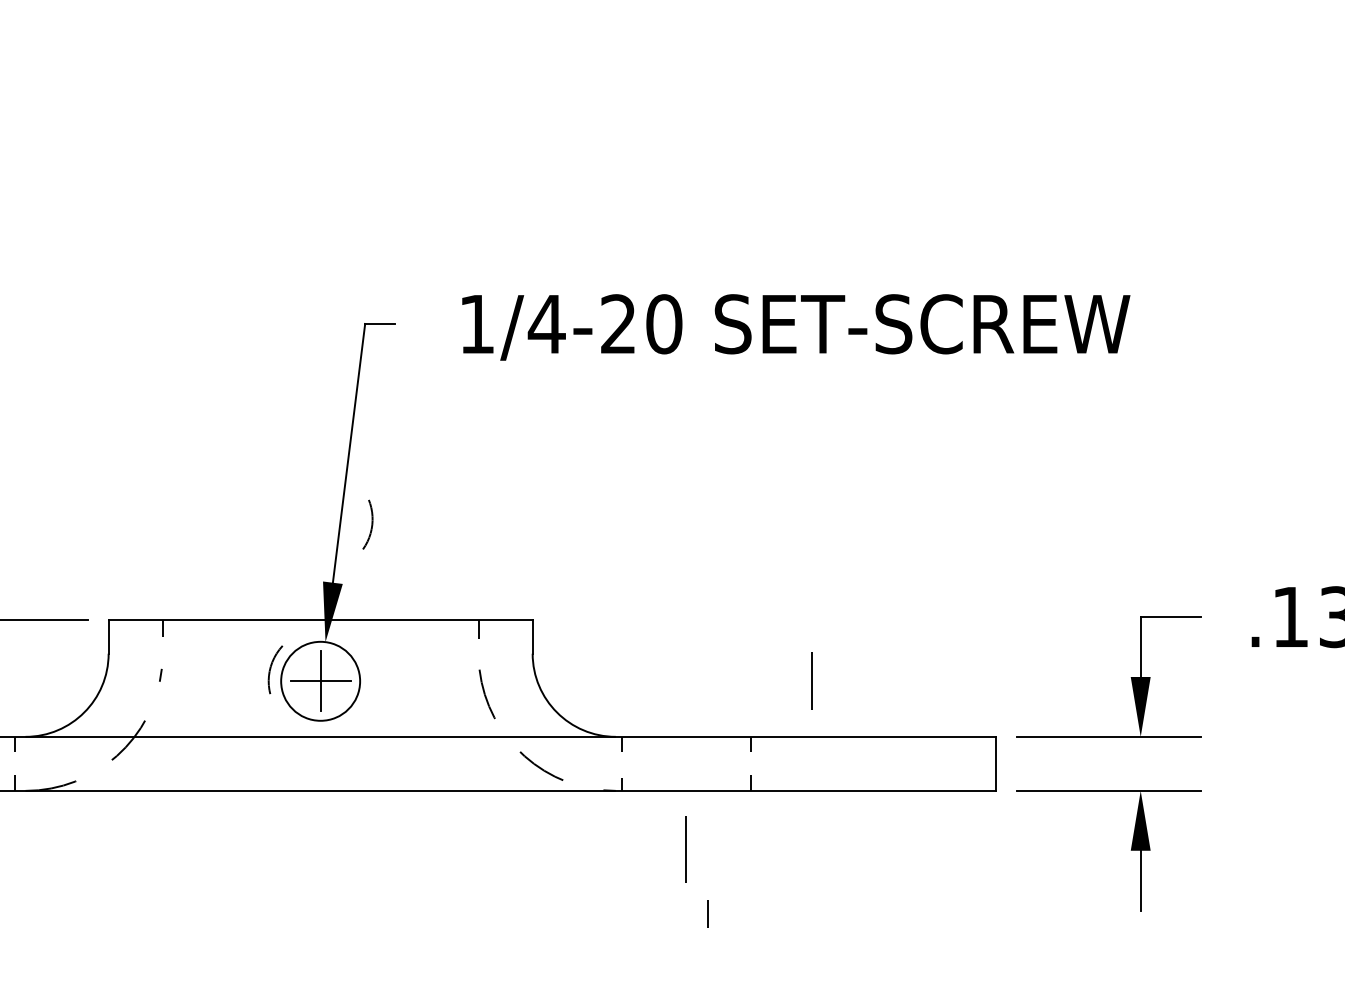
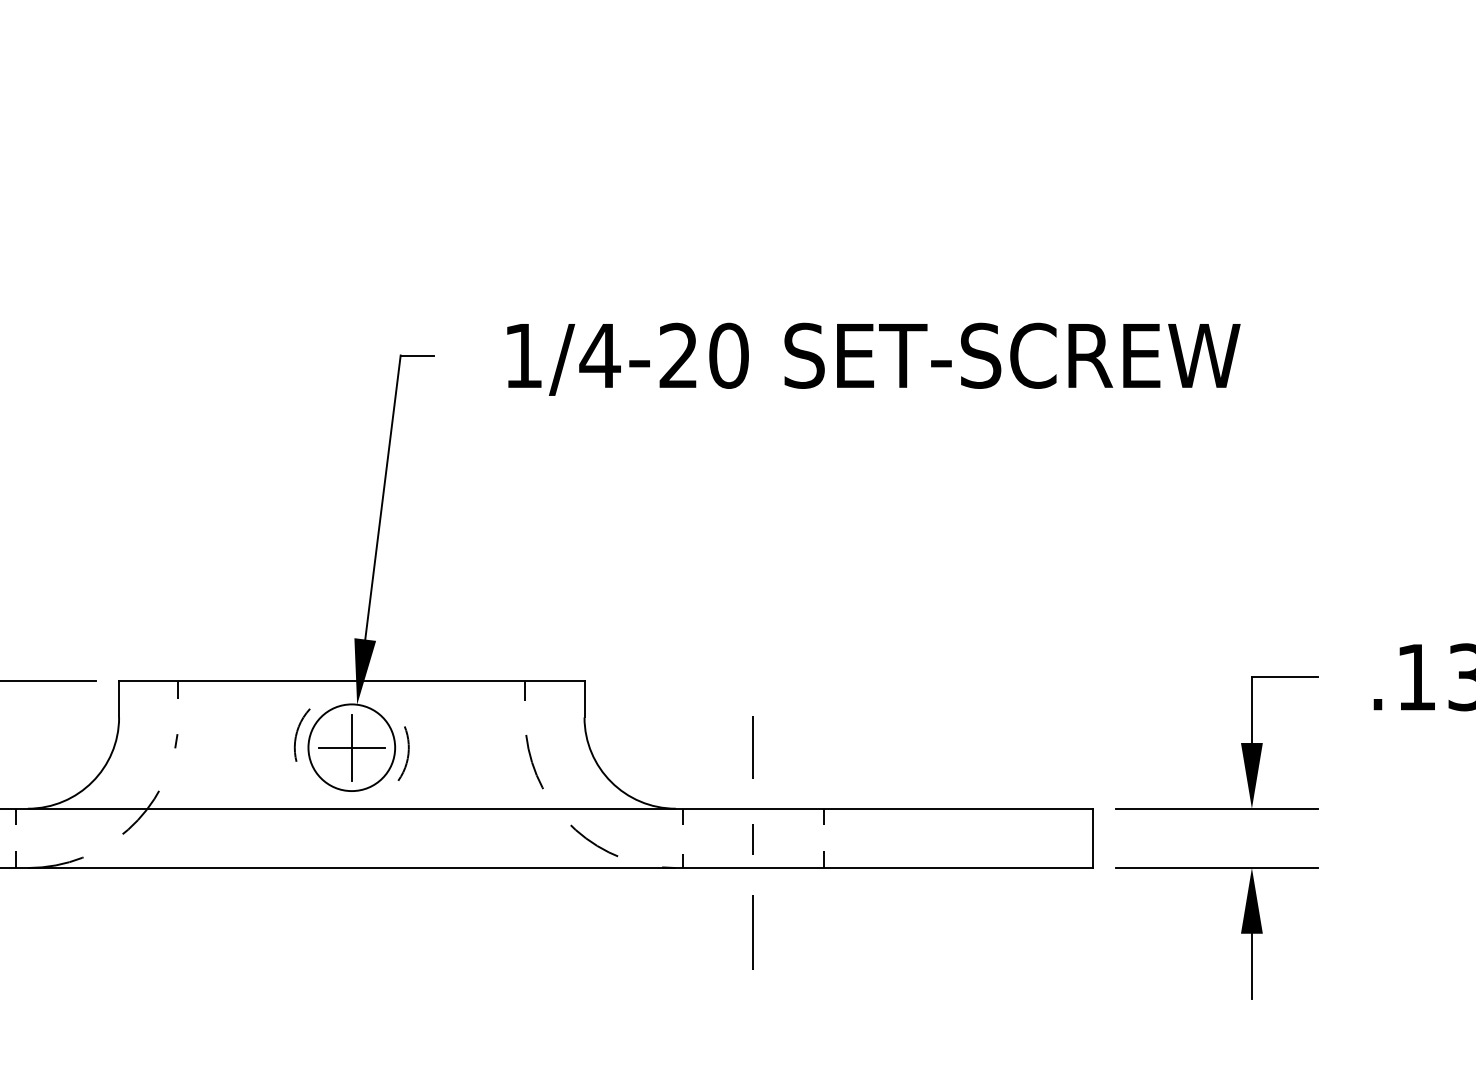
arc: (371, 524) -> (407, 753), moved
line: (811, 680) -> (752, 746), moved
line: (707, 913) -> (752, 839), moved

